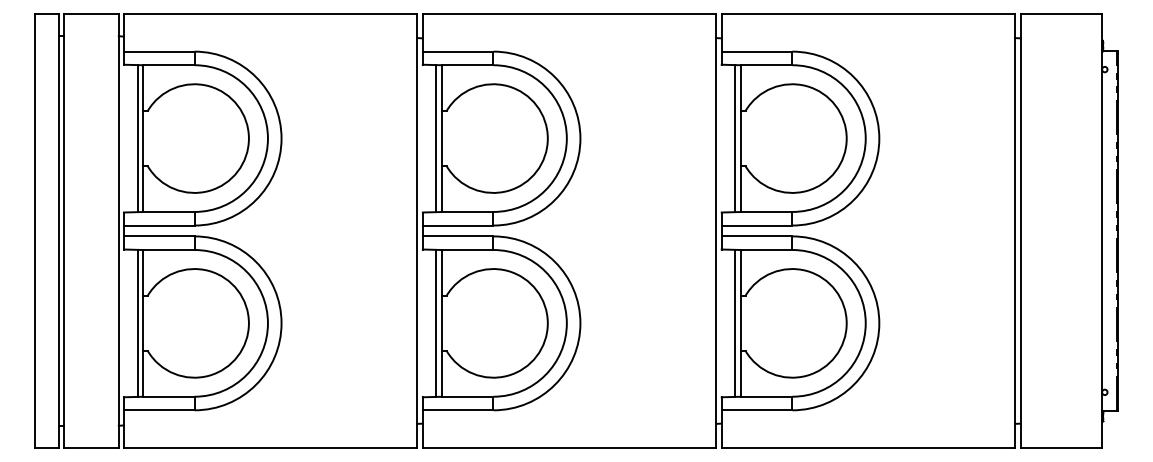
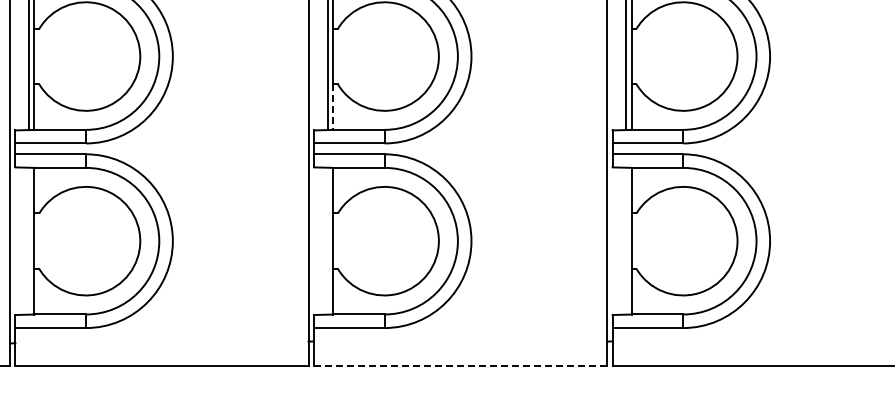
line: (441, 189) -> (332, 107), solid -> dashed
line: (137, 322) -> (28, 240), removed
line: (436, 322) -> (327, 240), removed
line: (735, 322) -> (626, 240), removed
line: (569, 448) -> (460, 366), solid -> dashed

